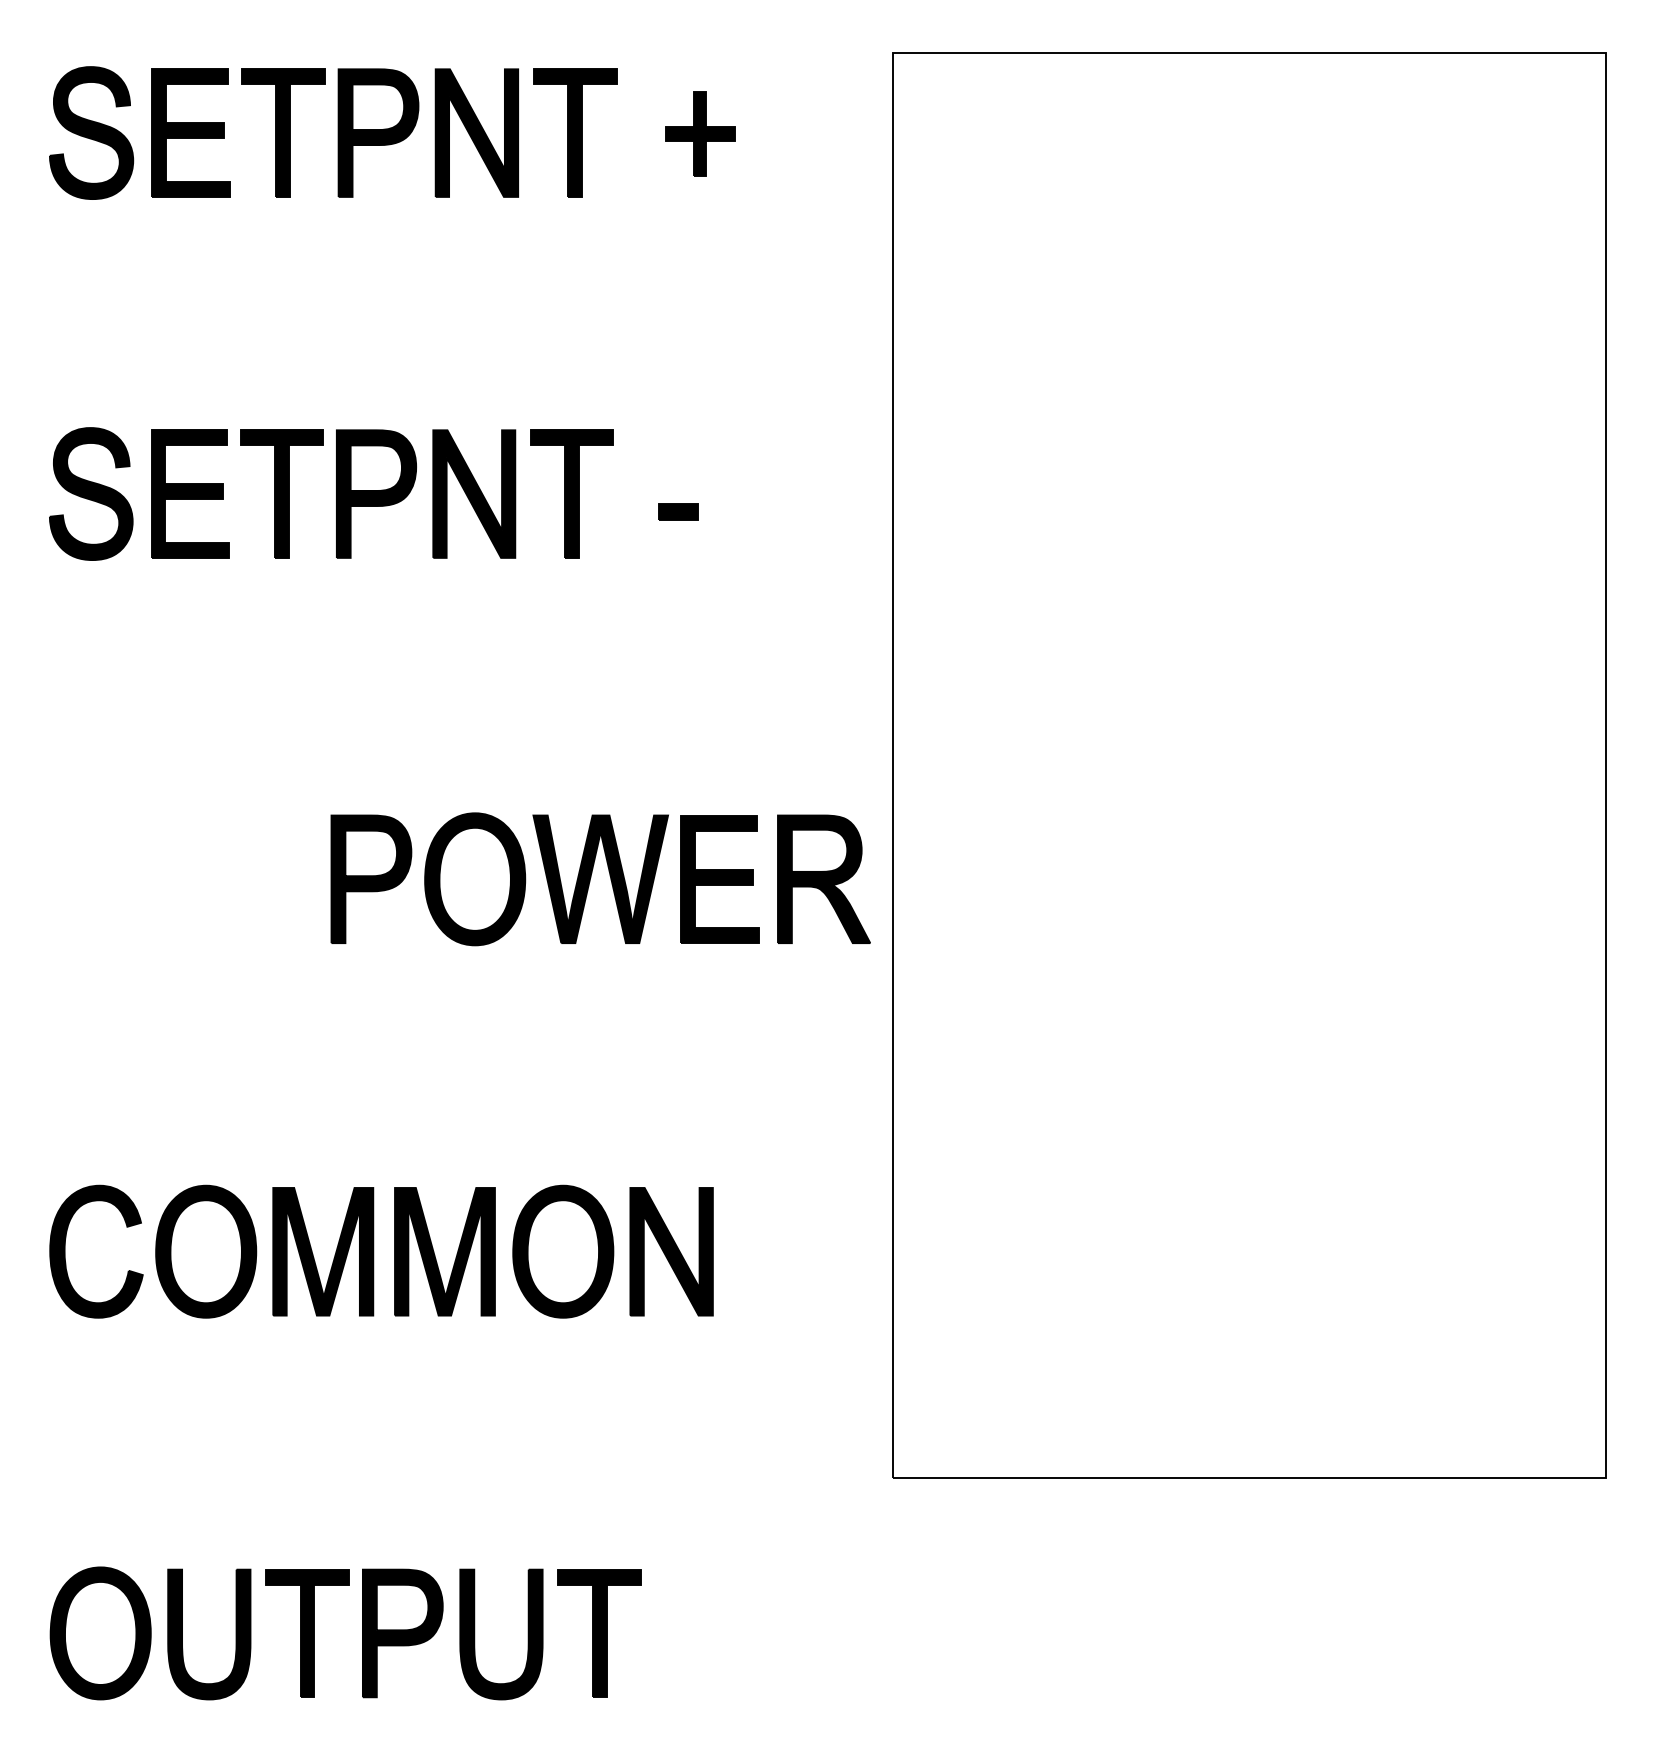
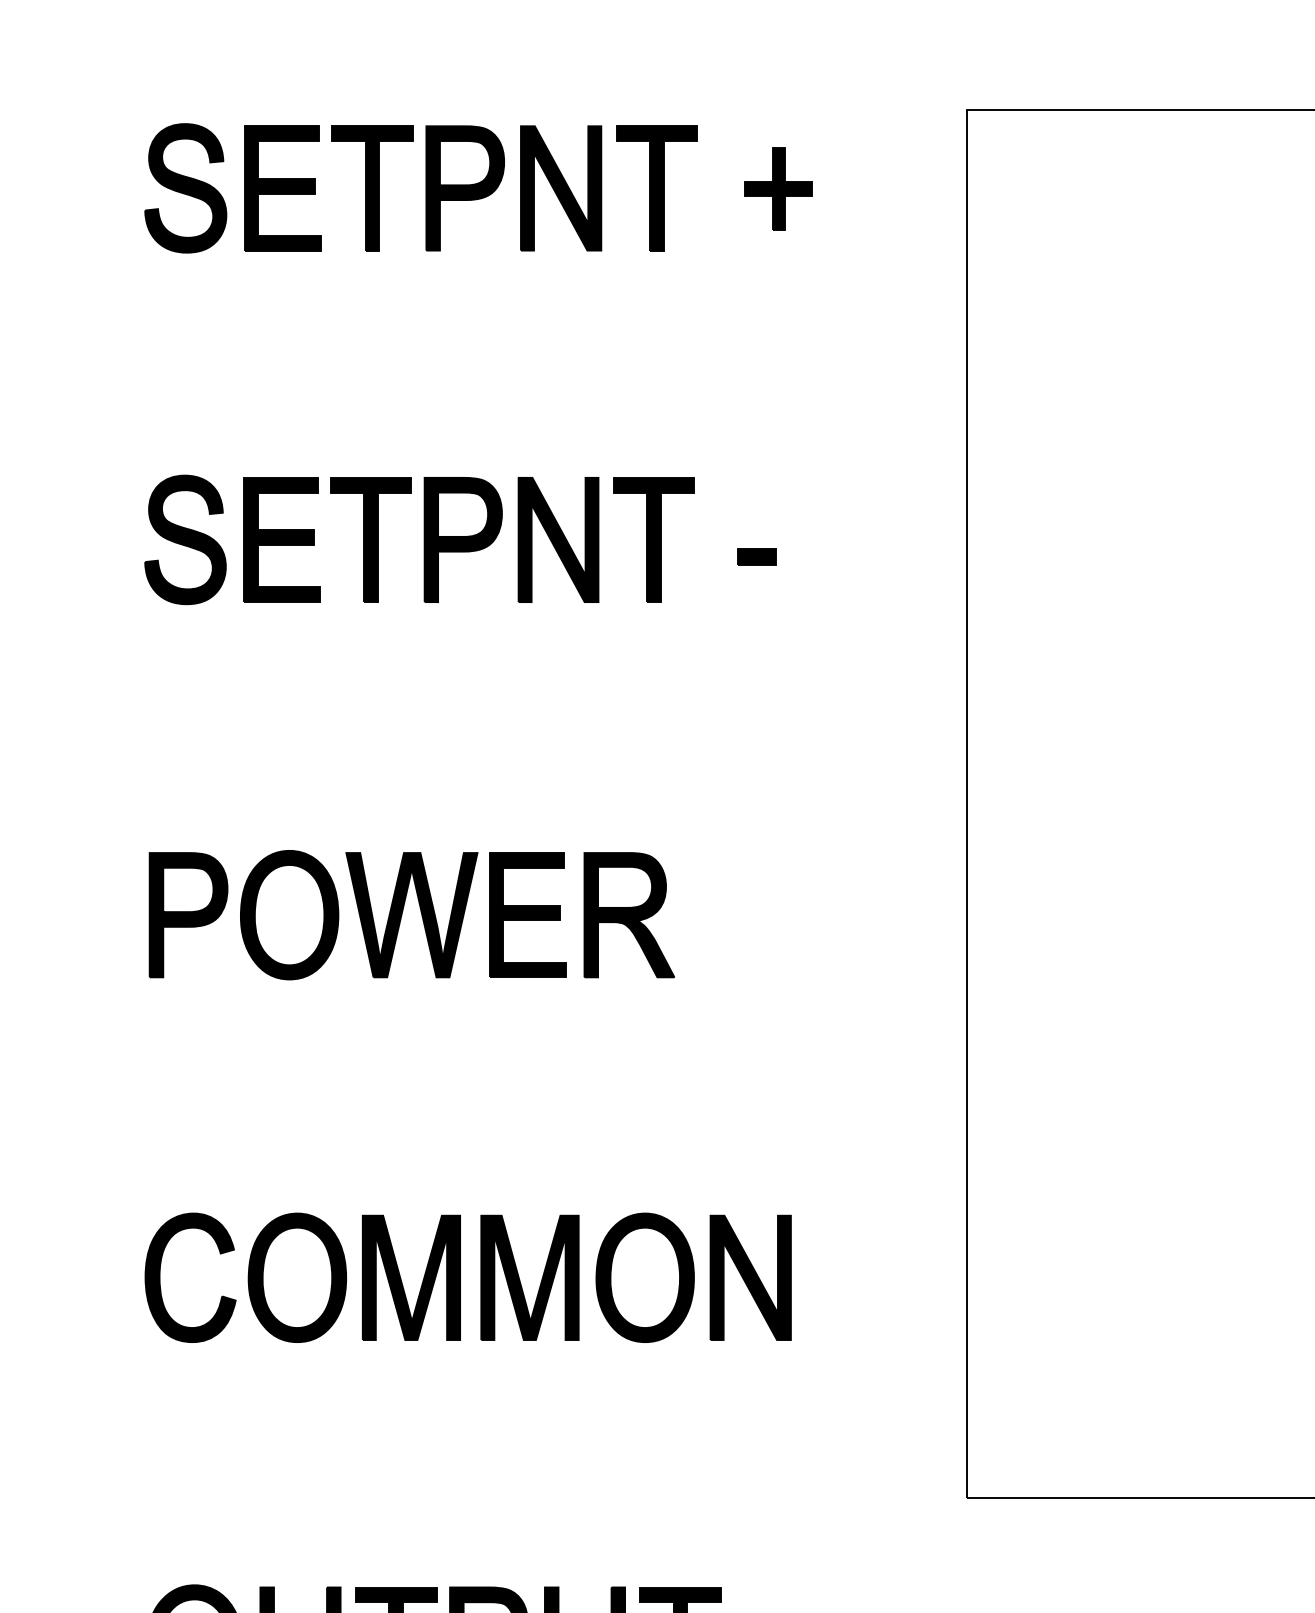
part: (591, 877) -> (402, 913), moved

